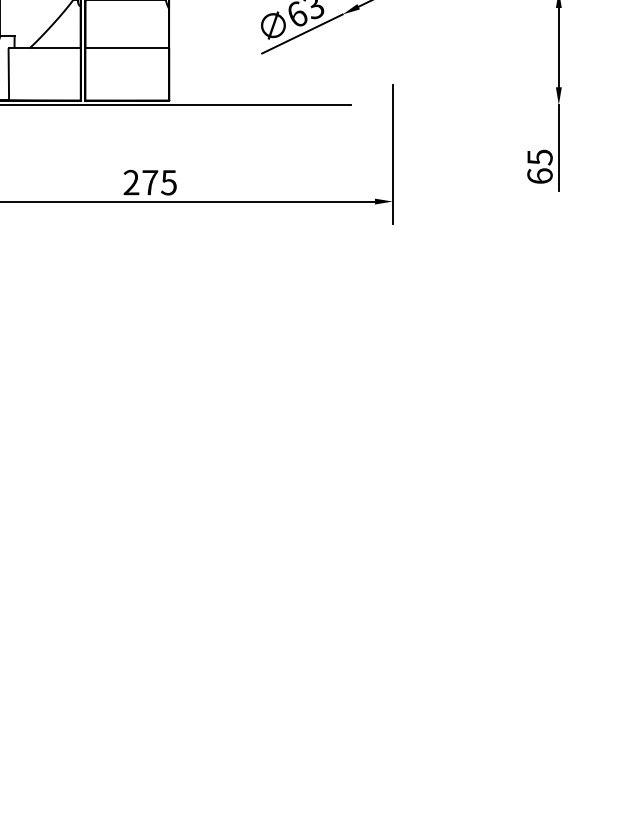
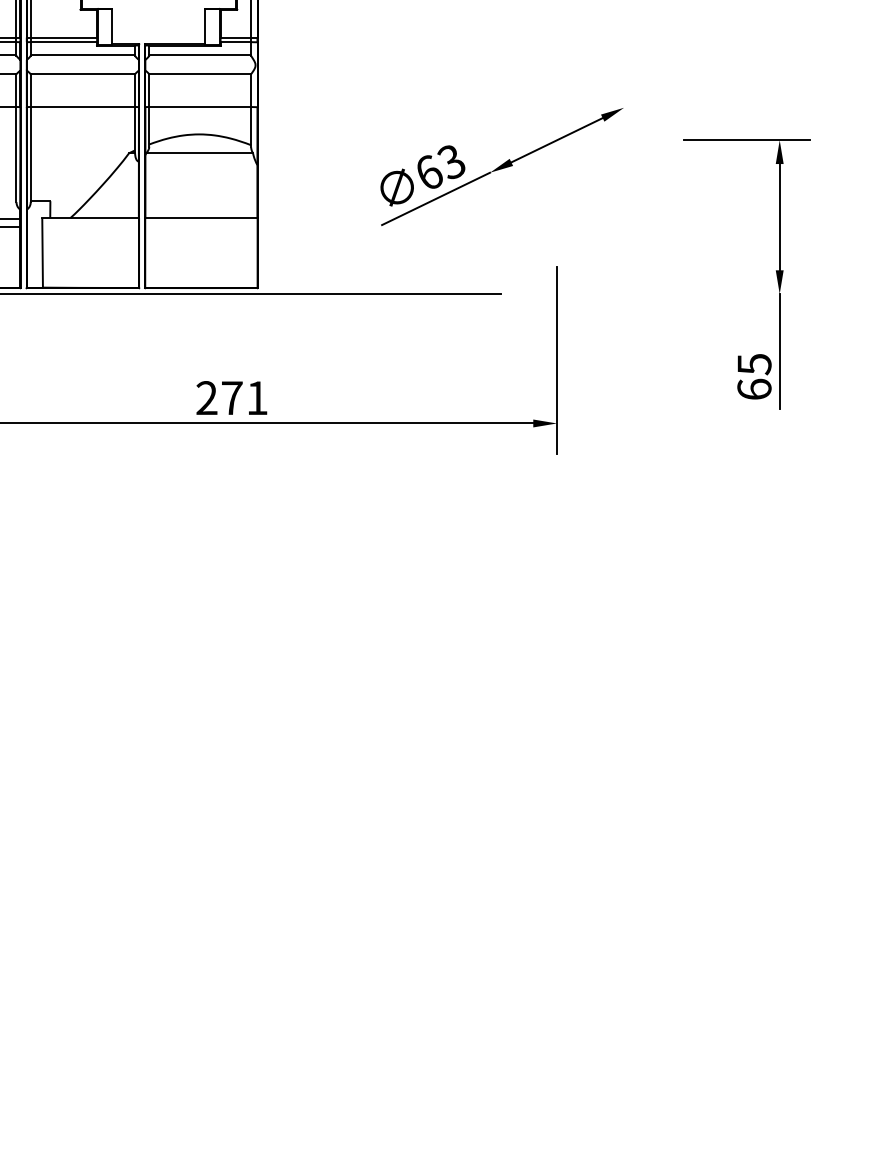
text: (168, 182) -> (256, 398), 275 -> 271

